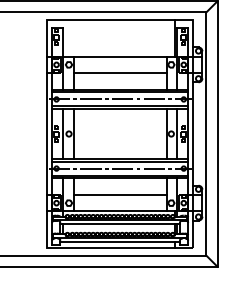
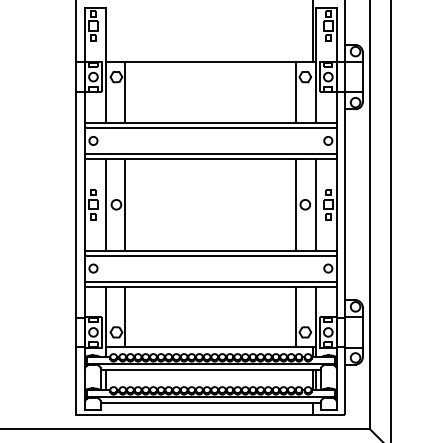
line: (119, 72) -> (209, 91), removed
line: (119, 99) -> (209, 141), removed
line: (119, 168) -> (209, 268), removed
line: (119, 195) -> (209, 318), removed

